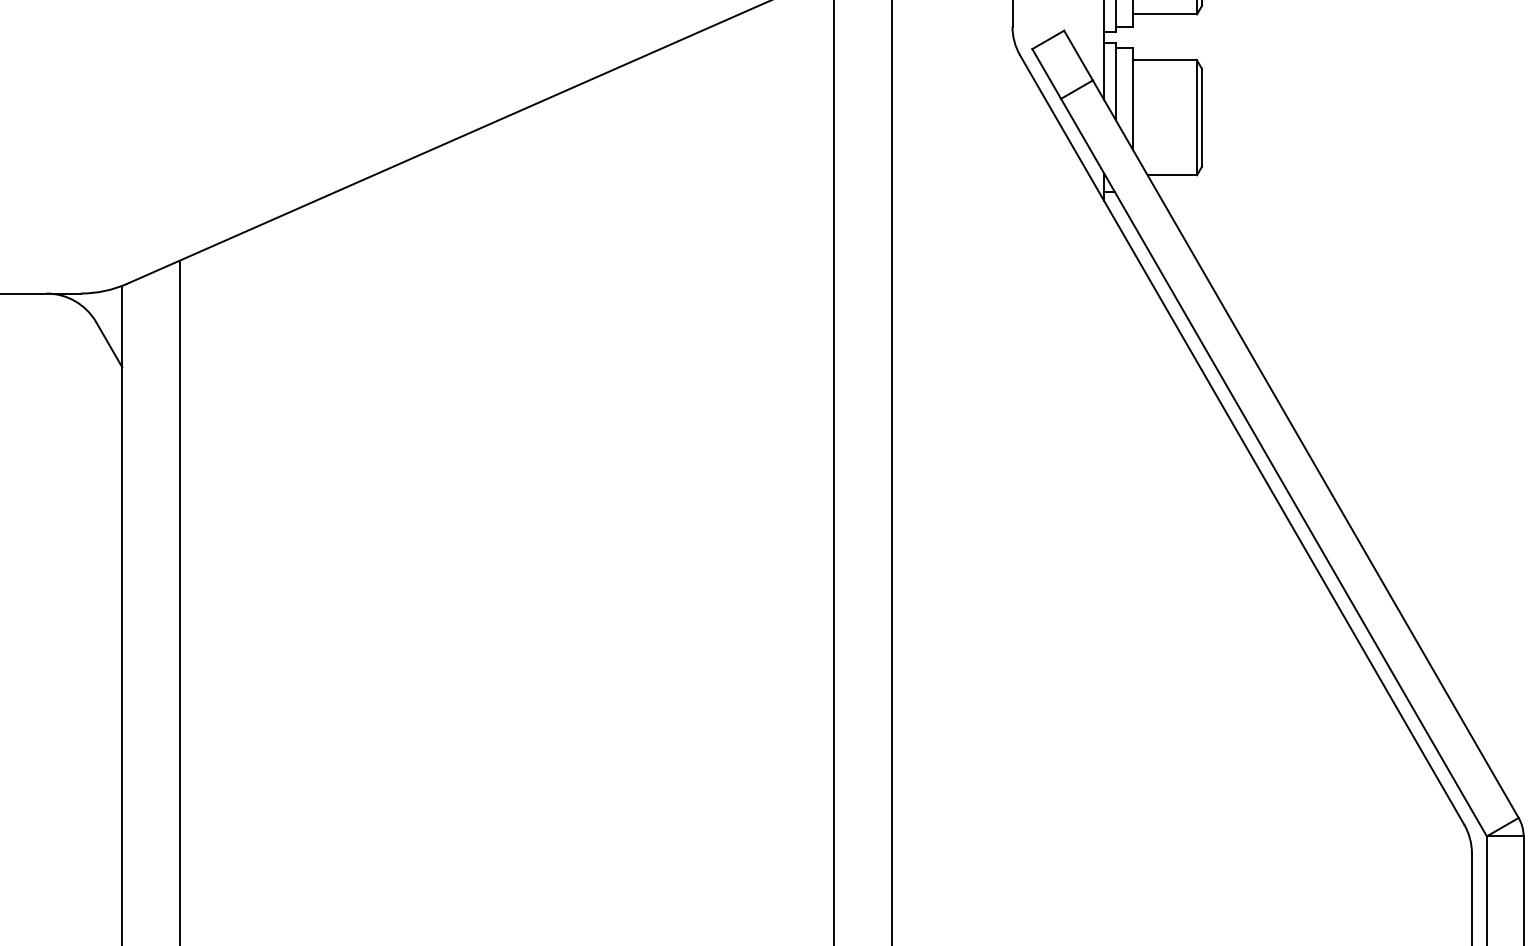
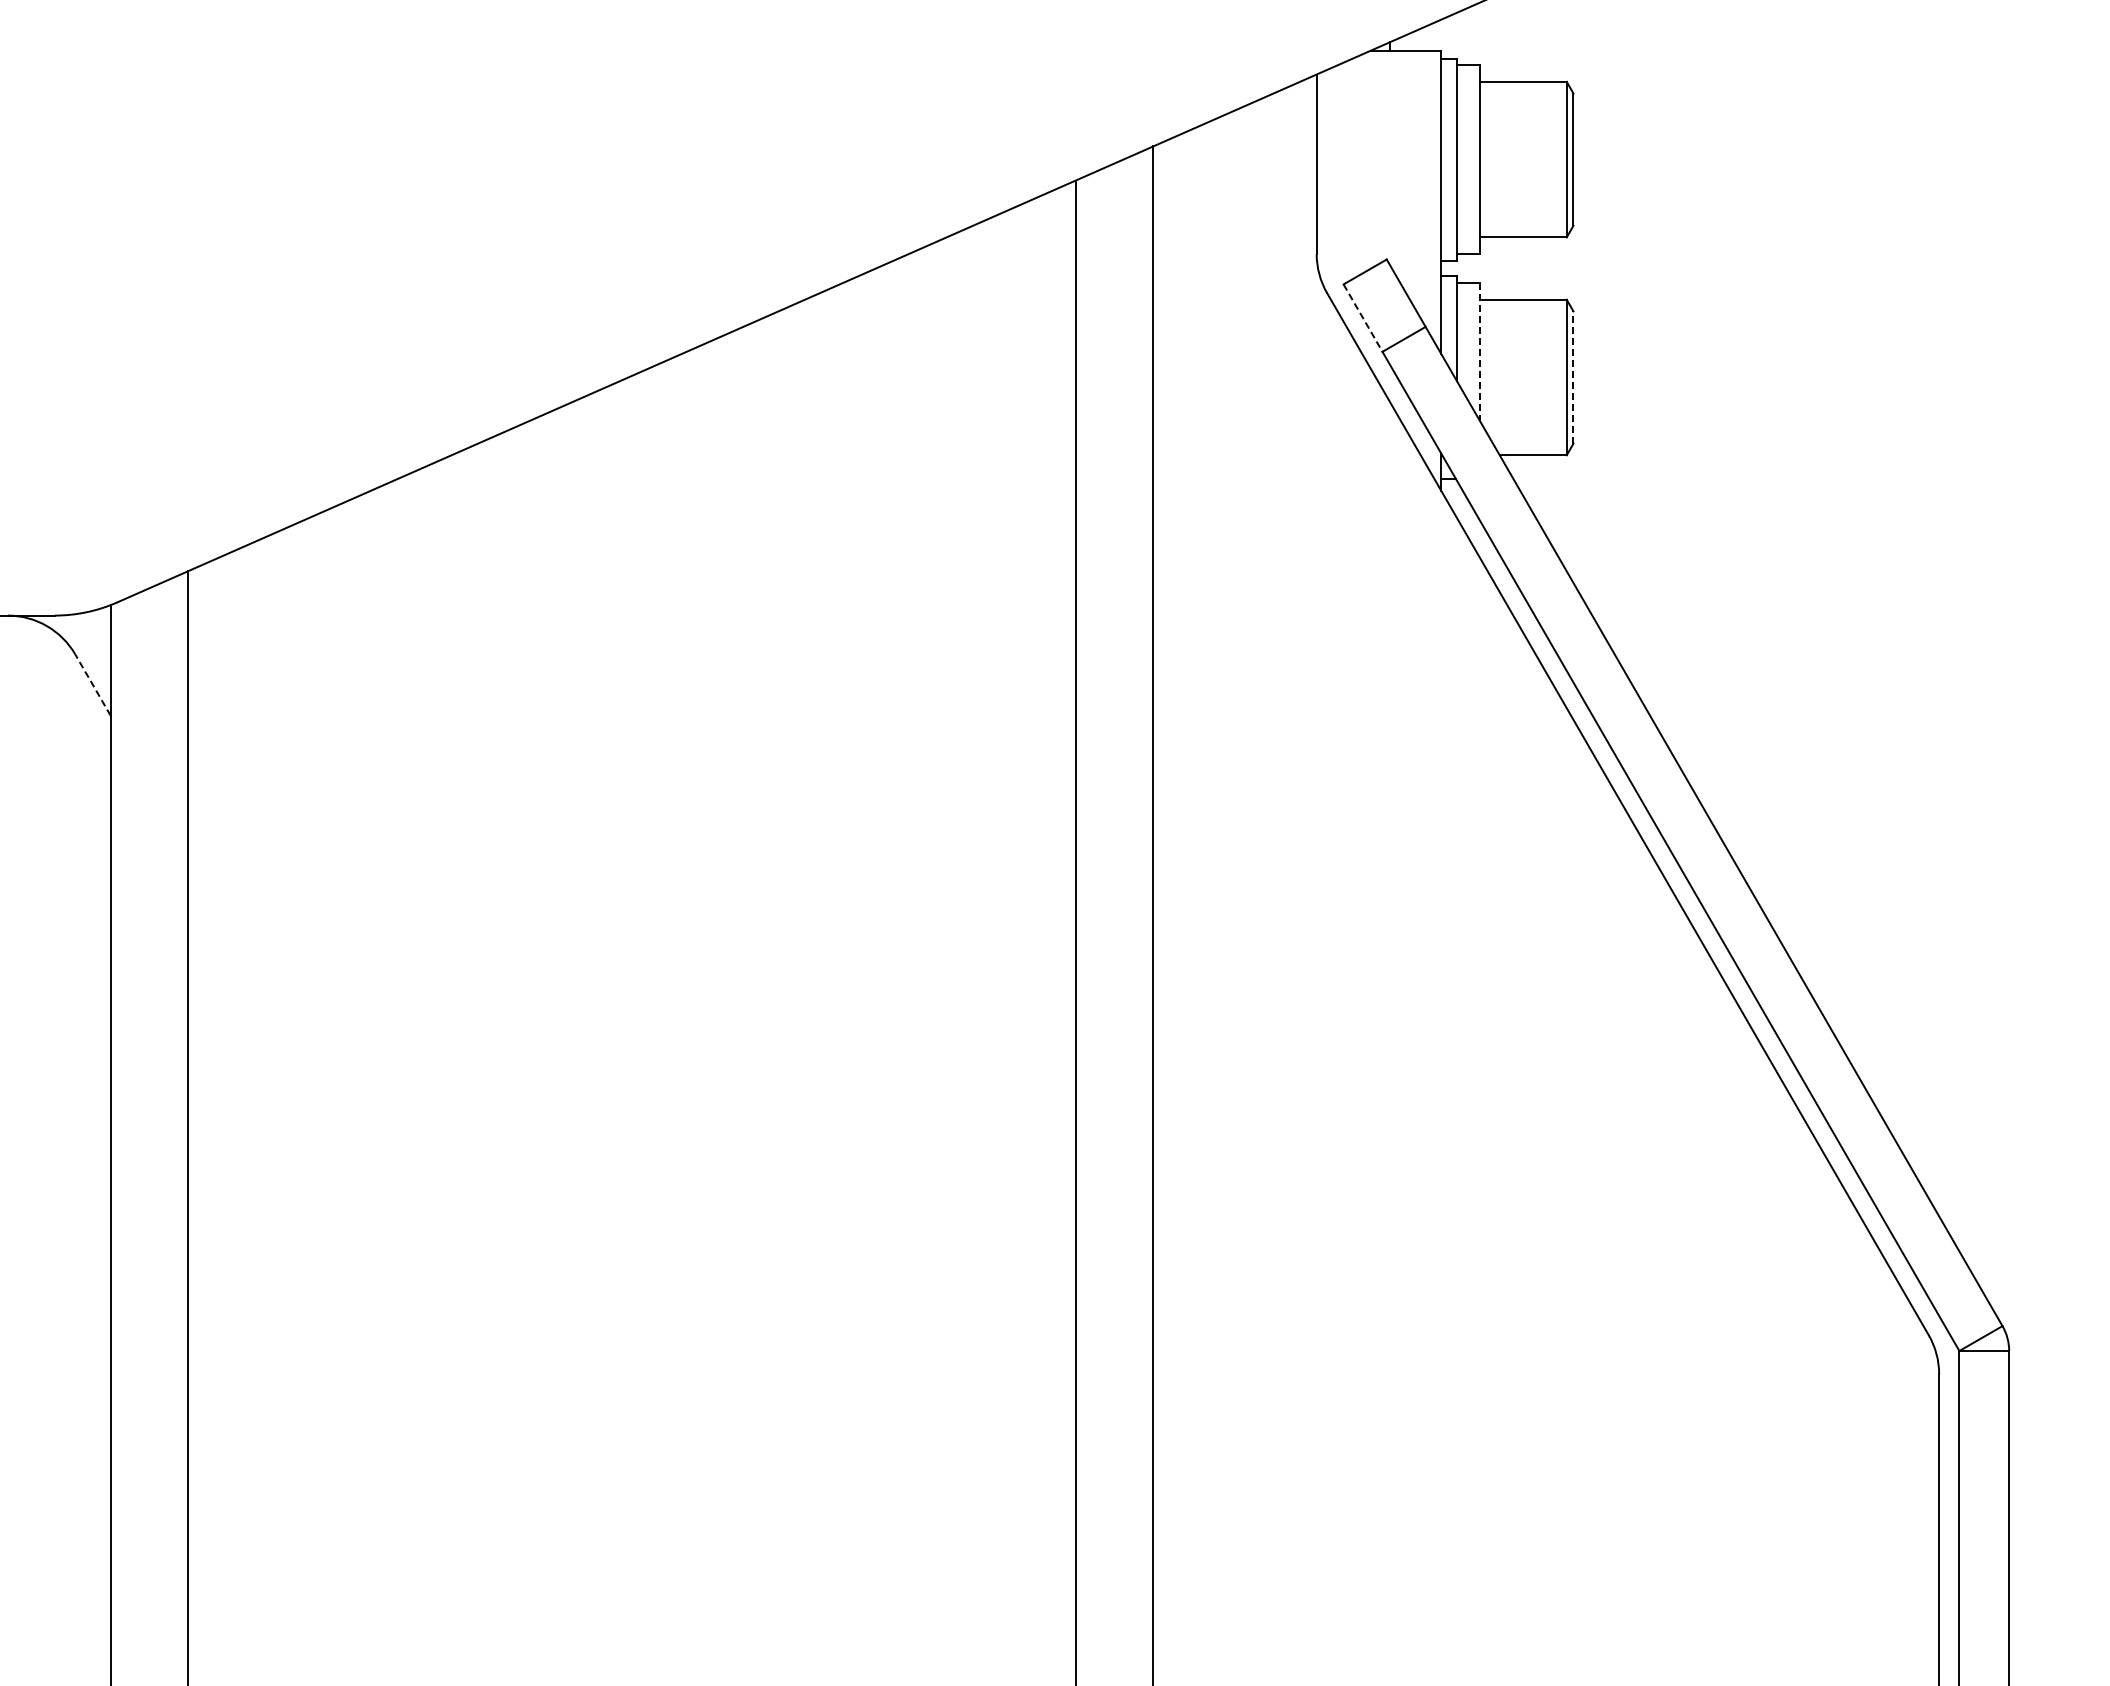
line: (1047, 74) -> (1363, 318), solid -> dashed
line: (1133, 99) -> (1480, 352), solid -> dashed
line: (1202, 117) -> (1573, 377), solid -> dashed
line: (108, 344) -> (92, 684), solid -> dashed

